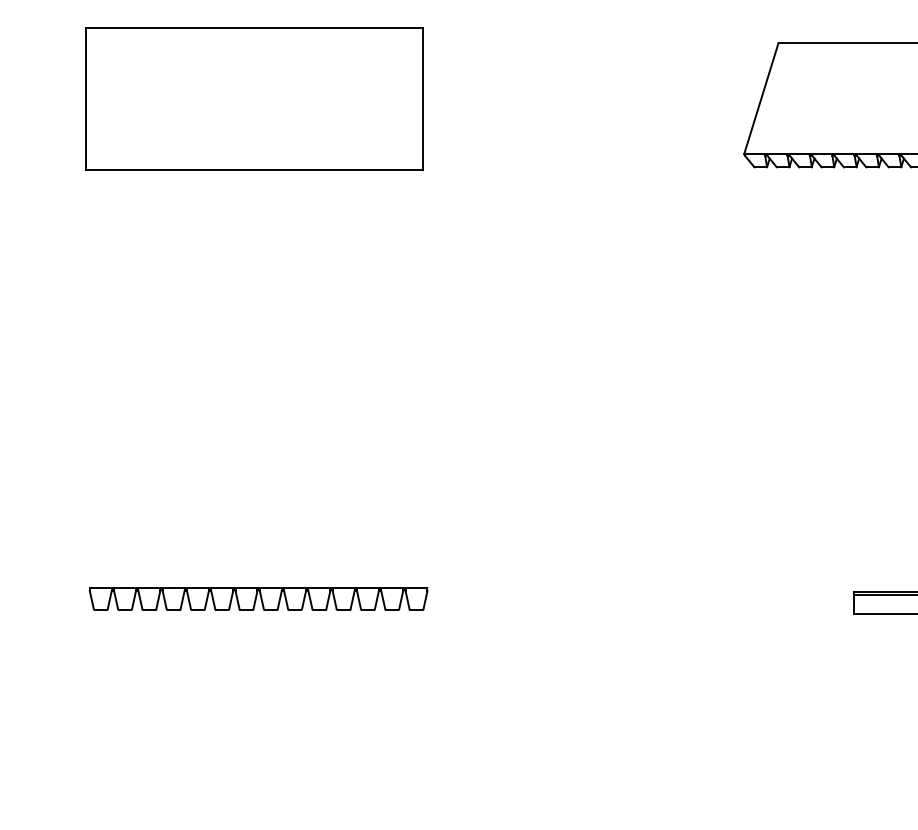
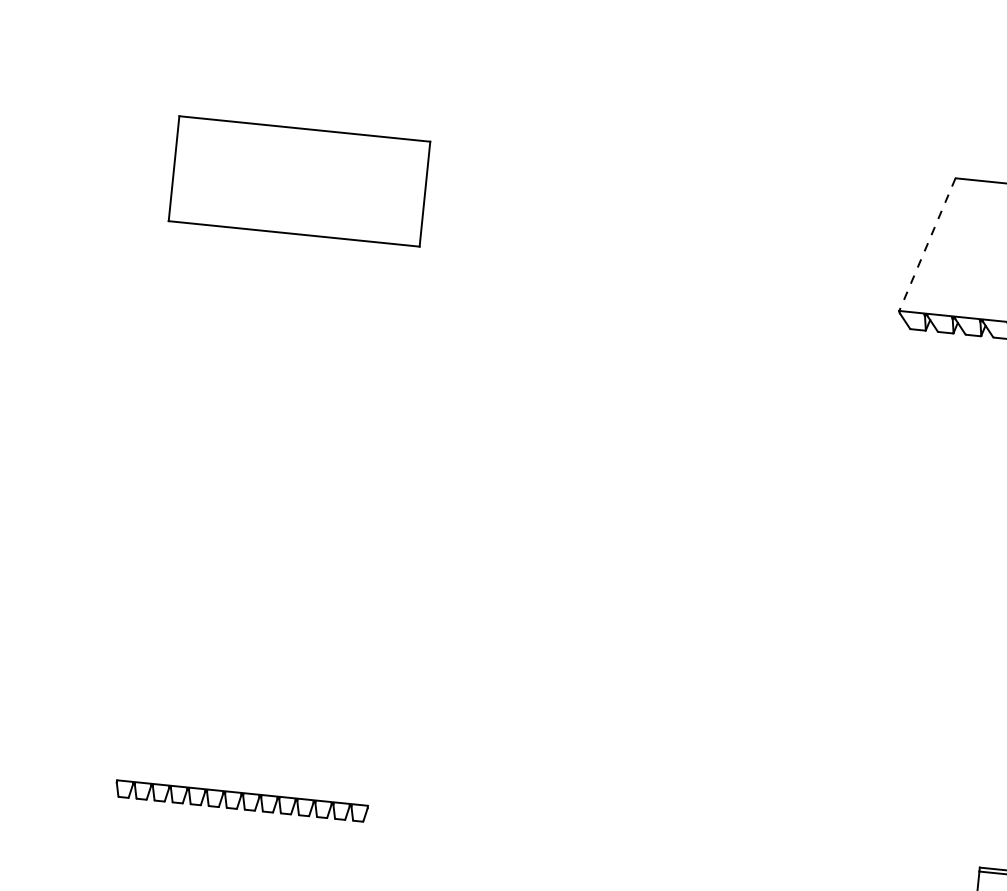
part: (254, 98) -> (299, 180), size x0.6
line: (761, 98) -> (927, 244), solid -> dashed
part: (258, 598) -> (241, 800), size x0.6

